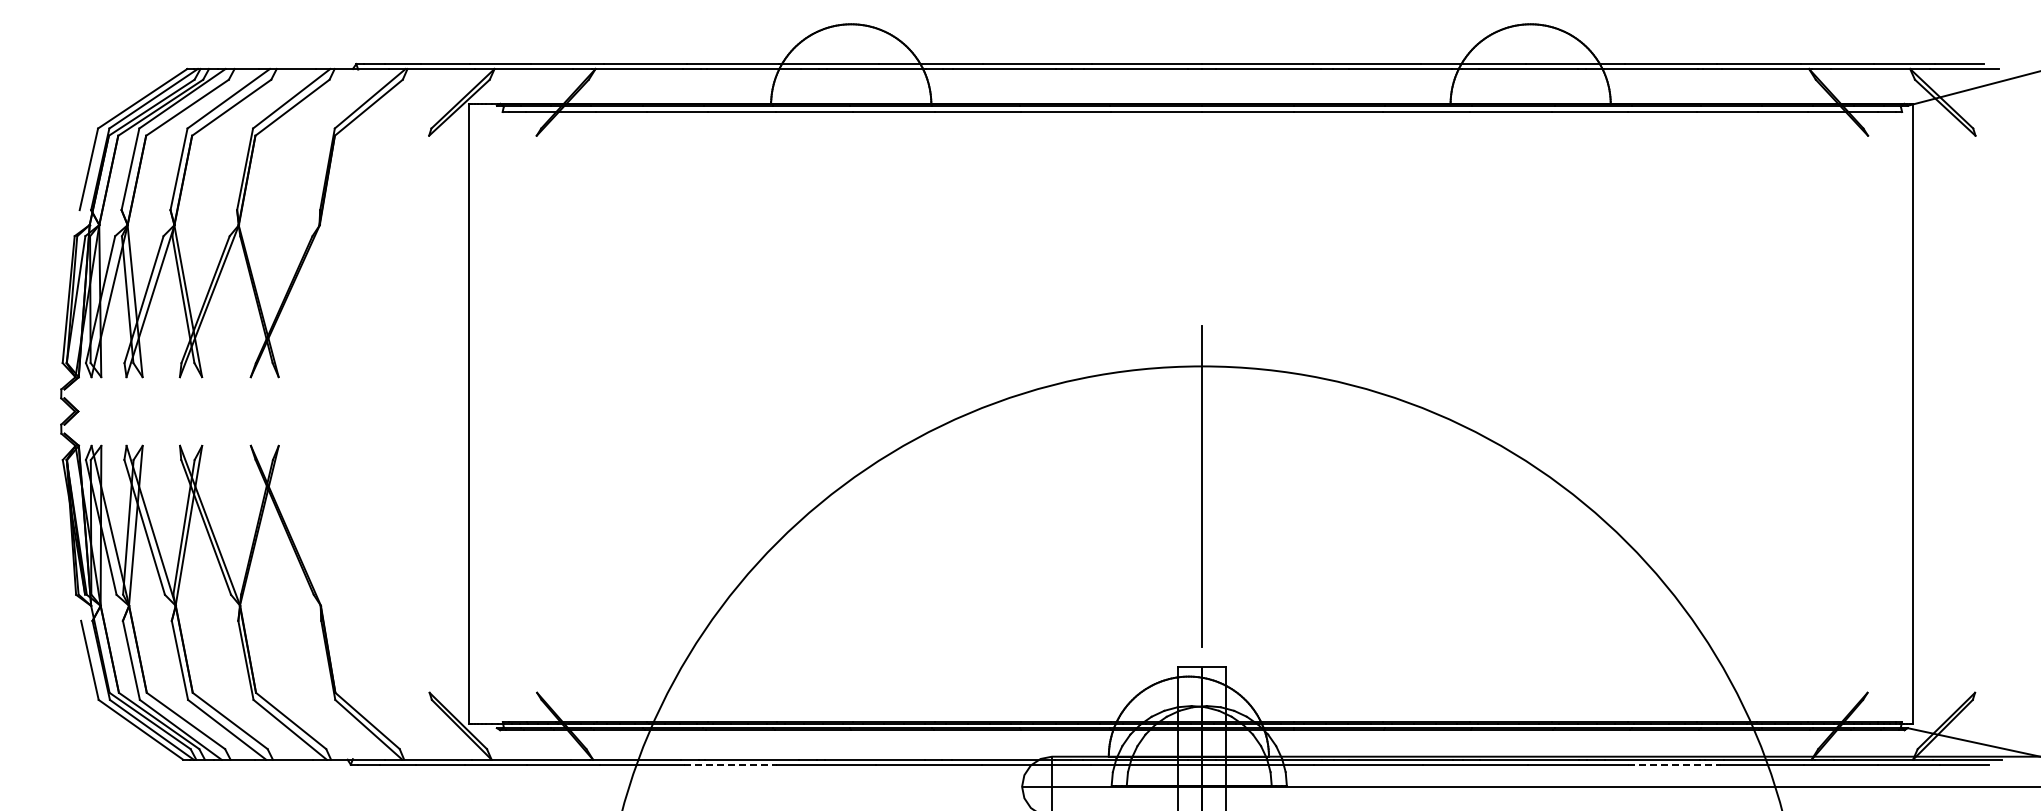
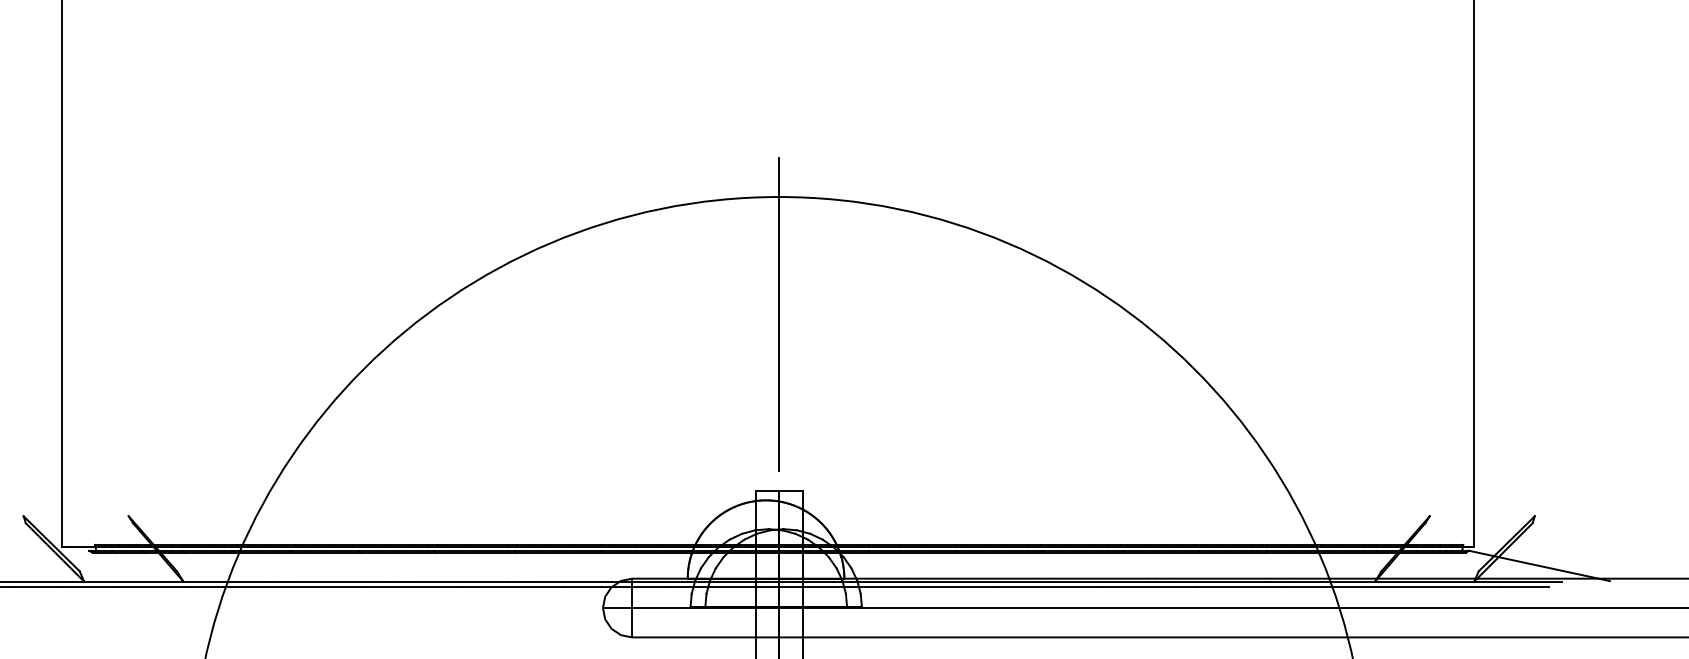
line: (730, 764) -> (317, 586), dashed -> solid
line: (1674, 764) -> (1240, 586), dashed -> solid

